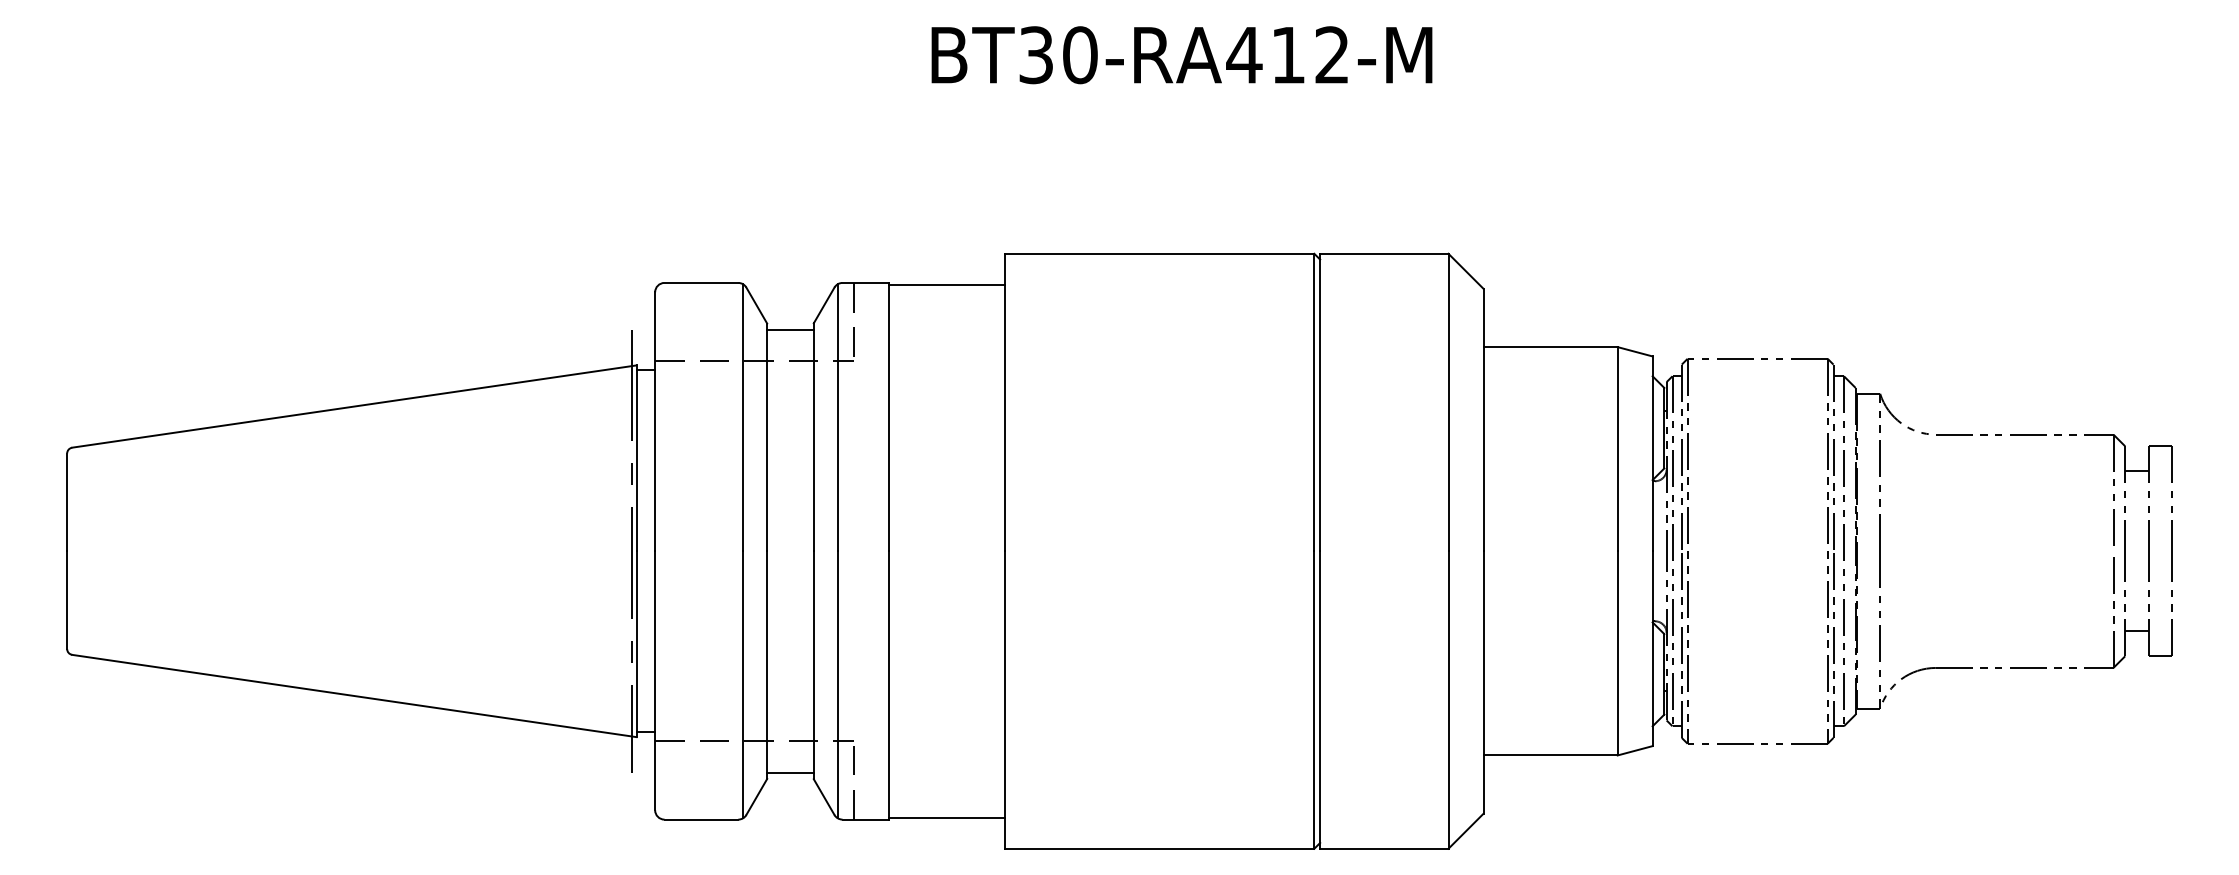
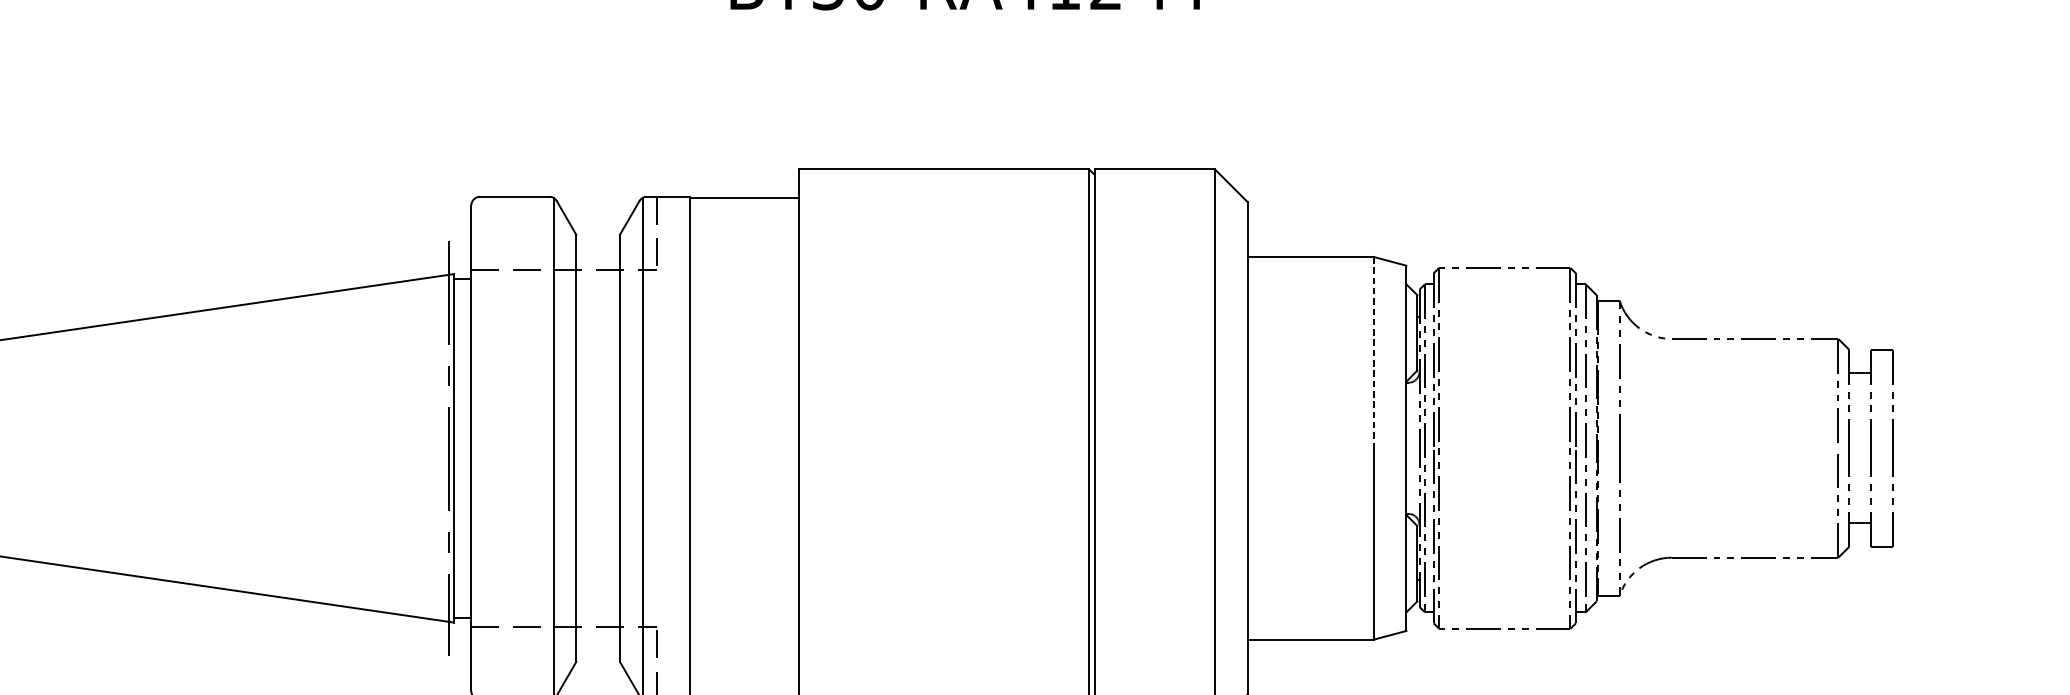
line: (790, 329) -> (598, 240), removed
line: (1617, 449) -> (1373, 352), solid -> dashed
line: (790, 772) -> (598, 655), removed

